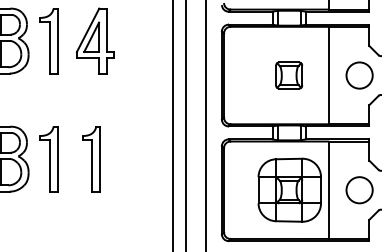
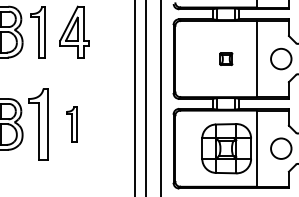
part: (289, 75) -> (226, 59), size x0.6
part: (48, 159) -> (38, 124), size x1.4
part: (91, 159) -> (71, 124), size x0.7

